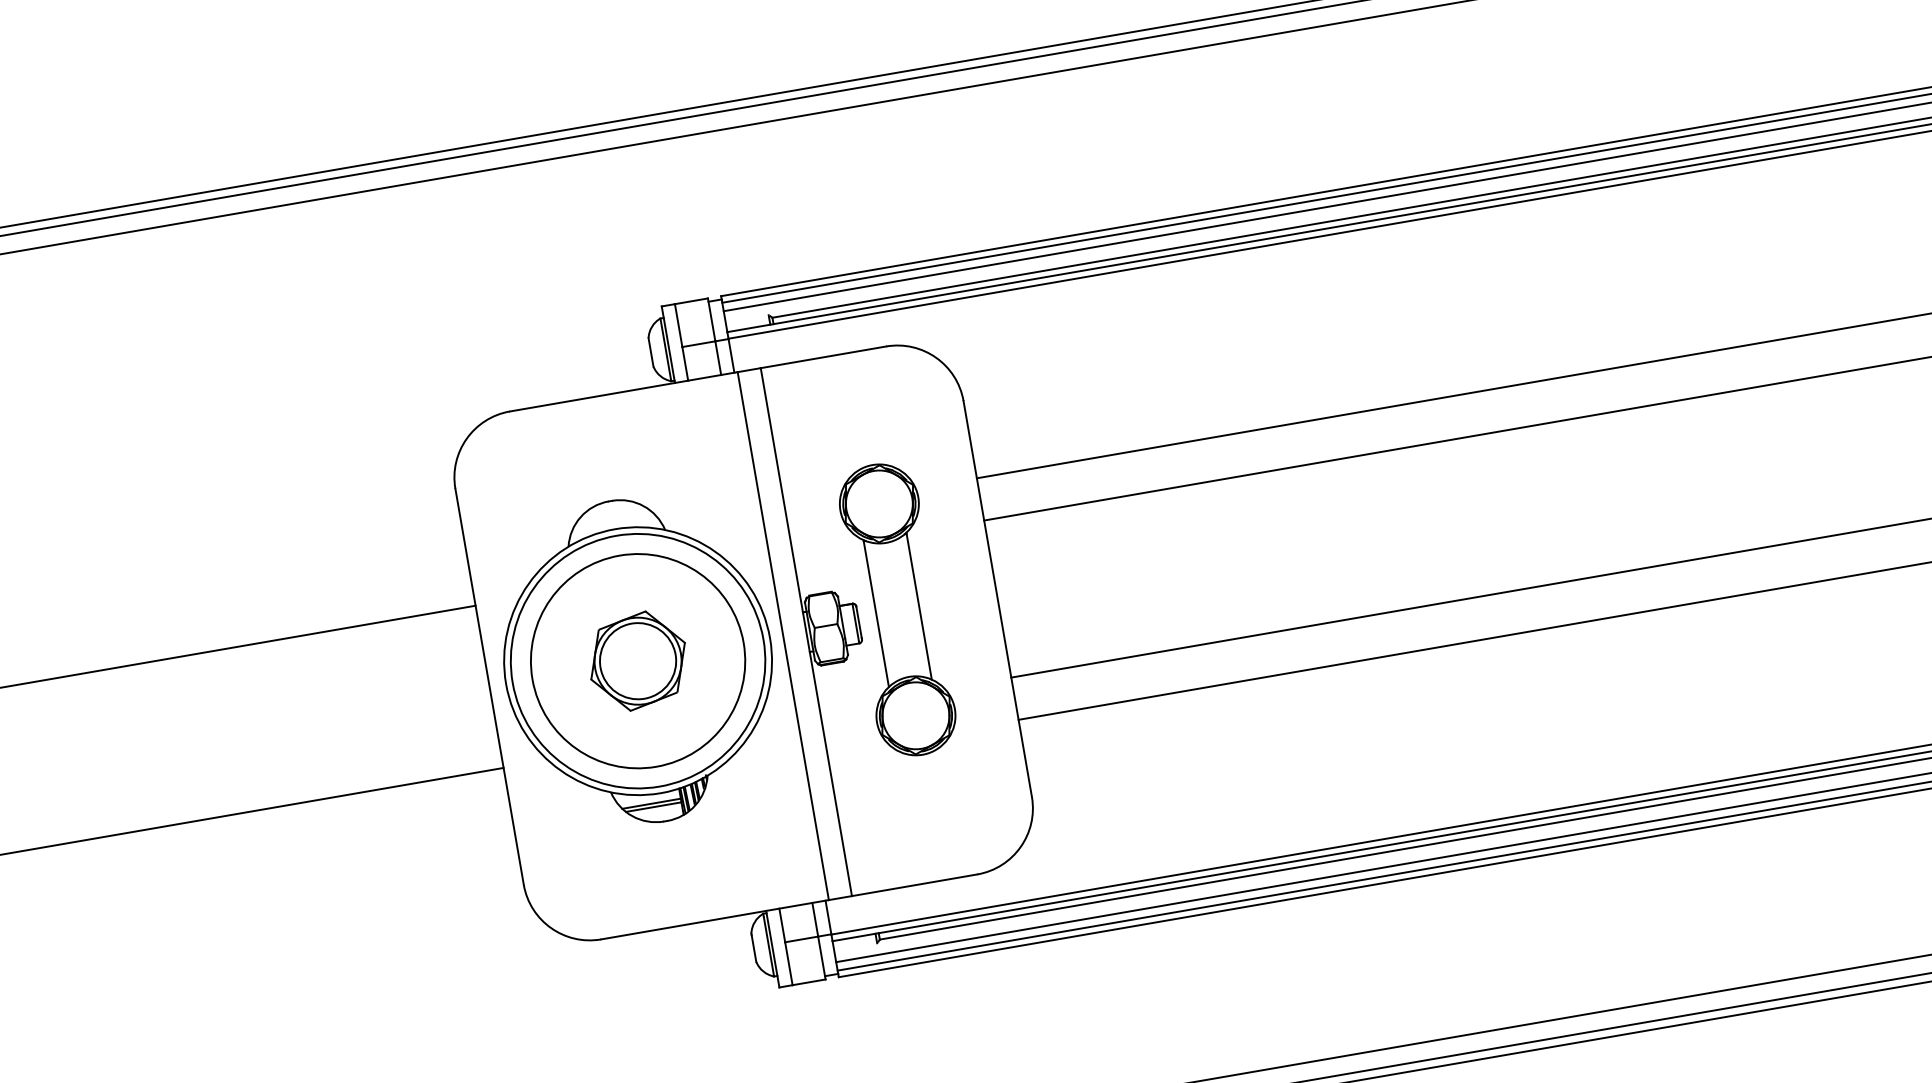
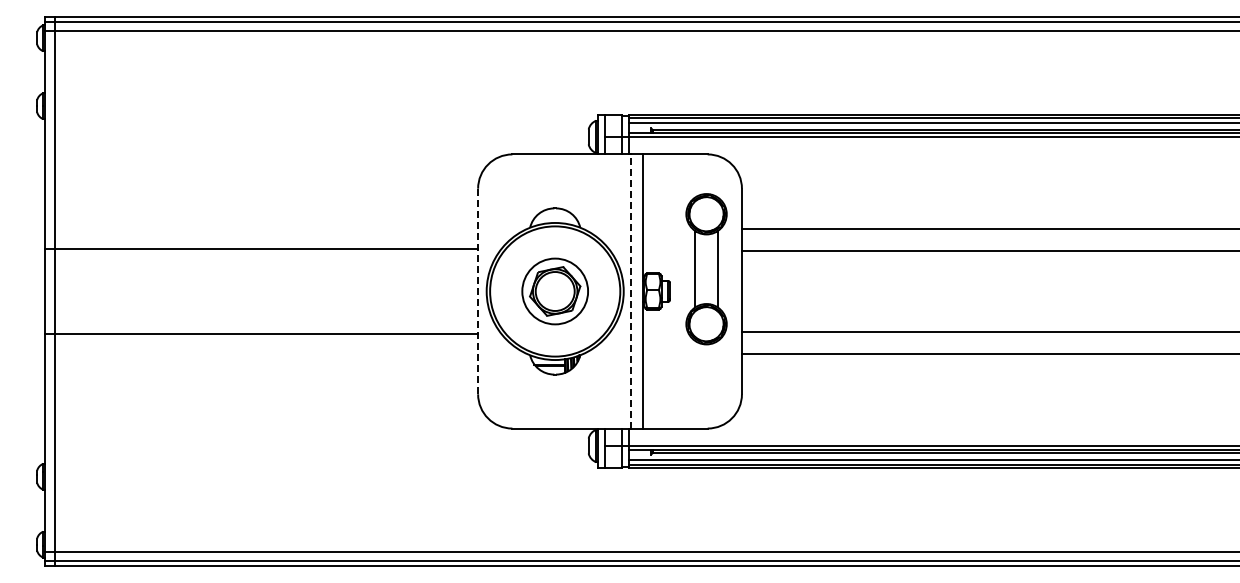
part: (897, 610) -> (706, 269), moved
line: (783, 636) -> (630, 291), solid -> dashed
circle: (638, 661) -> (555, 291), size x0.6
line: (490, 686) -> (478, 291), solid -> dashed

